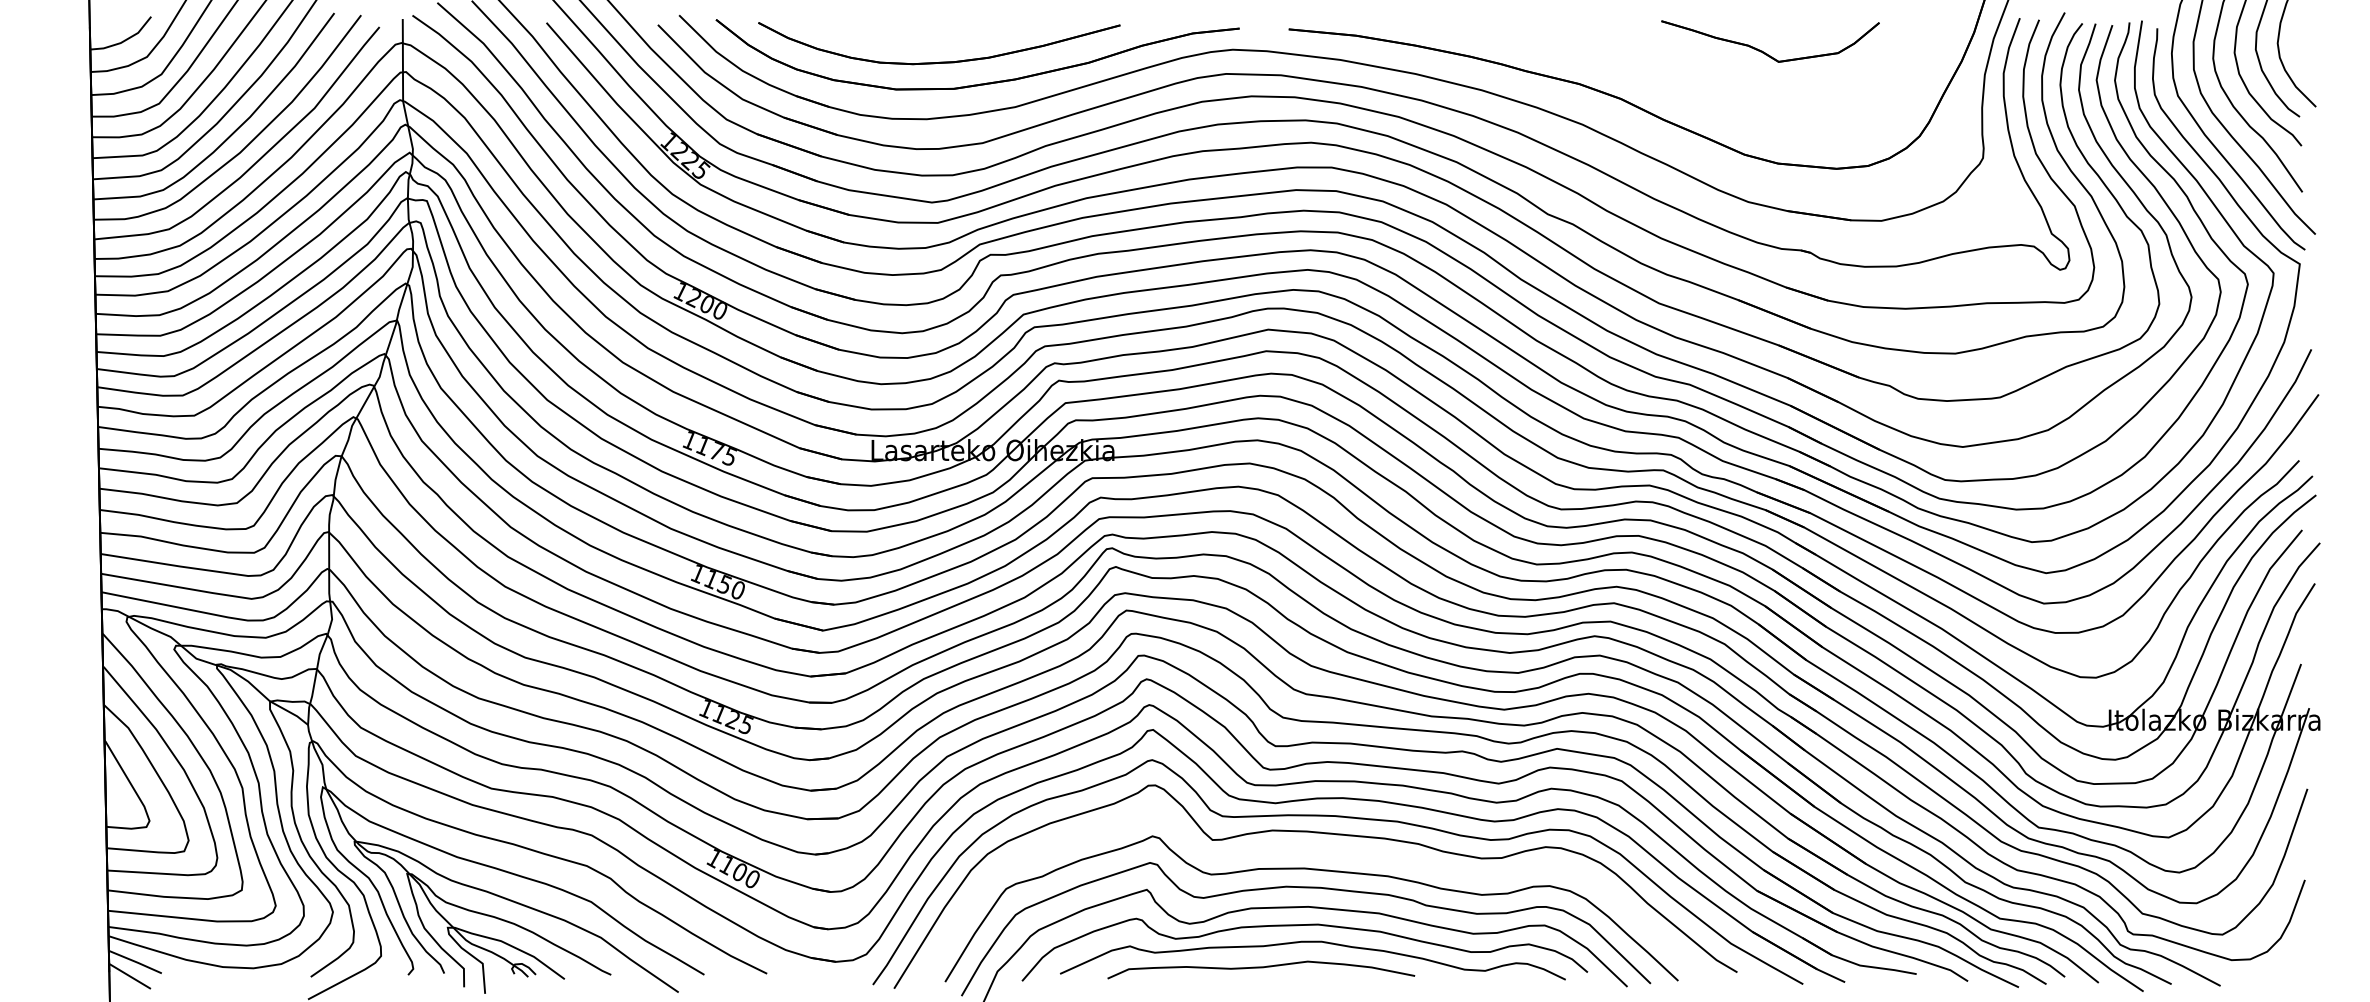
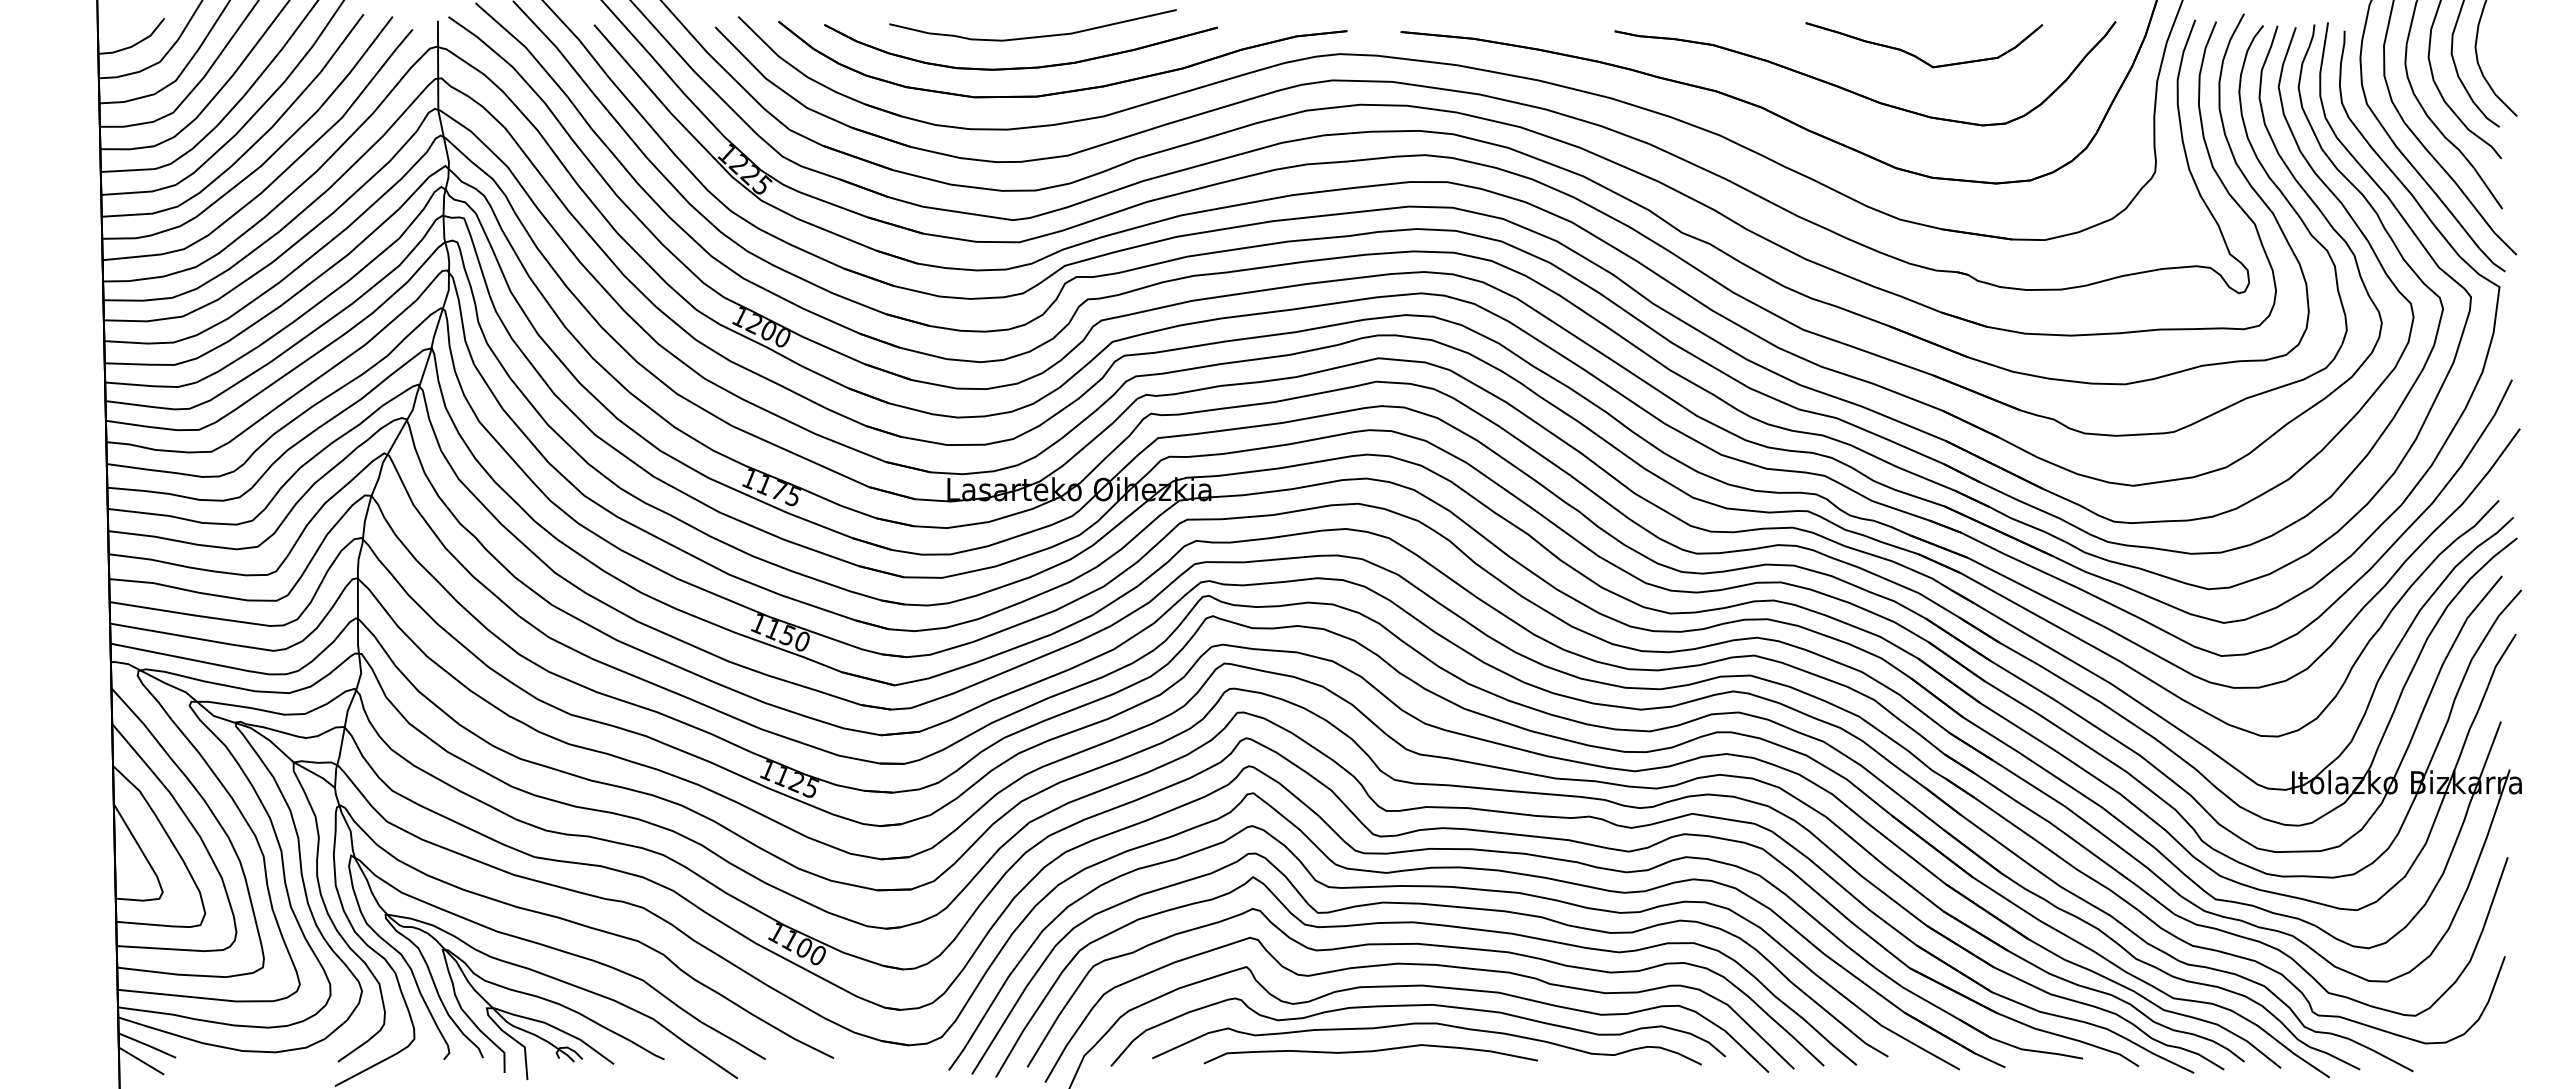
curve: (949, 33) -> (1032, 36), added
part: (1708, 85) -> (1856, 92), added
part: (1317, 851) -> (1431, 925), added

